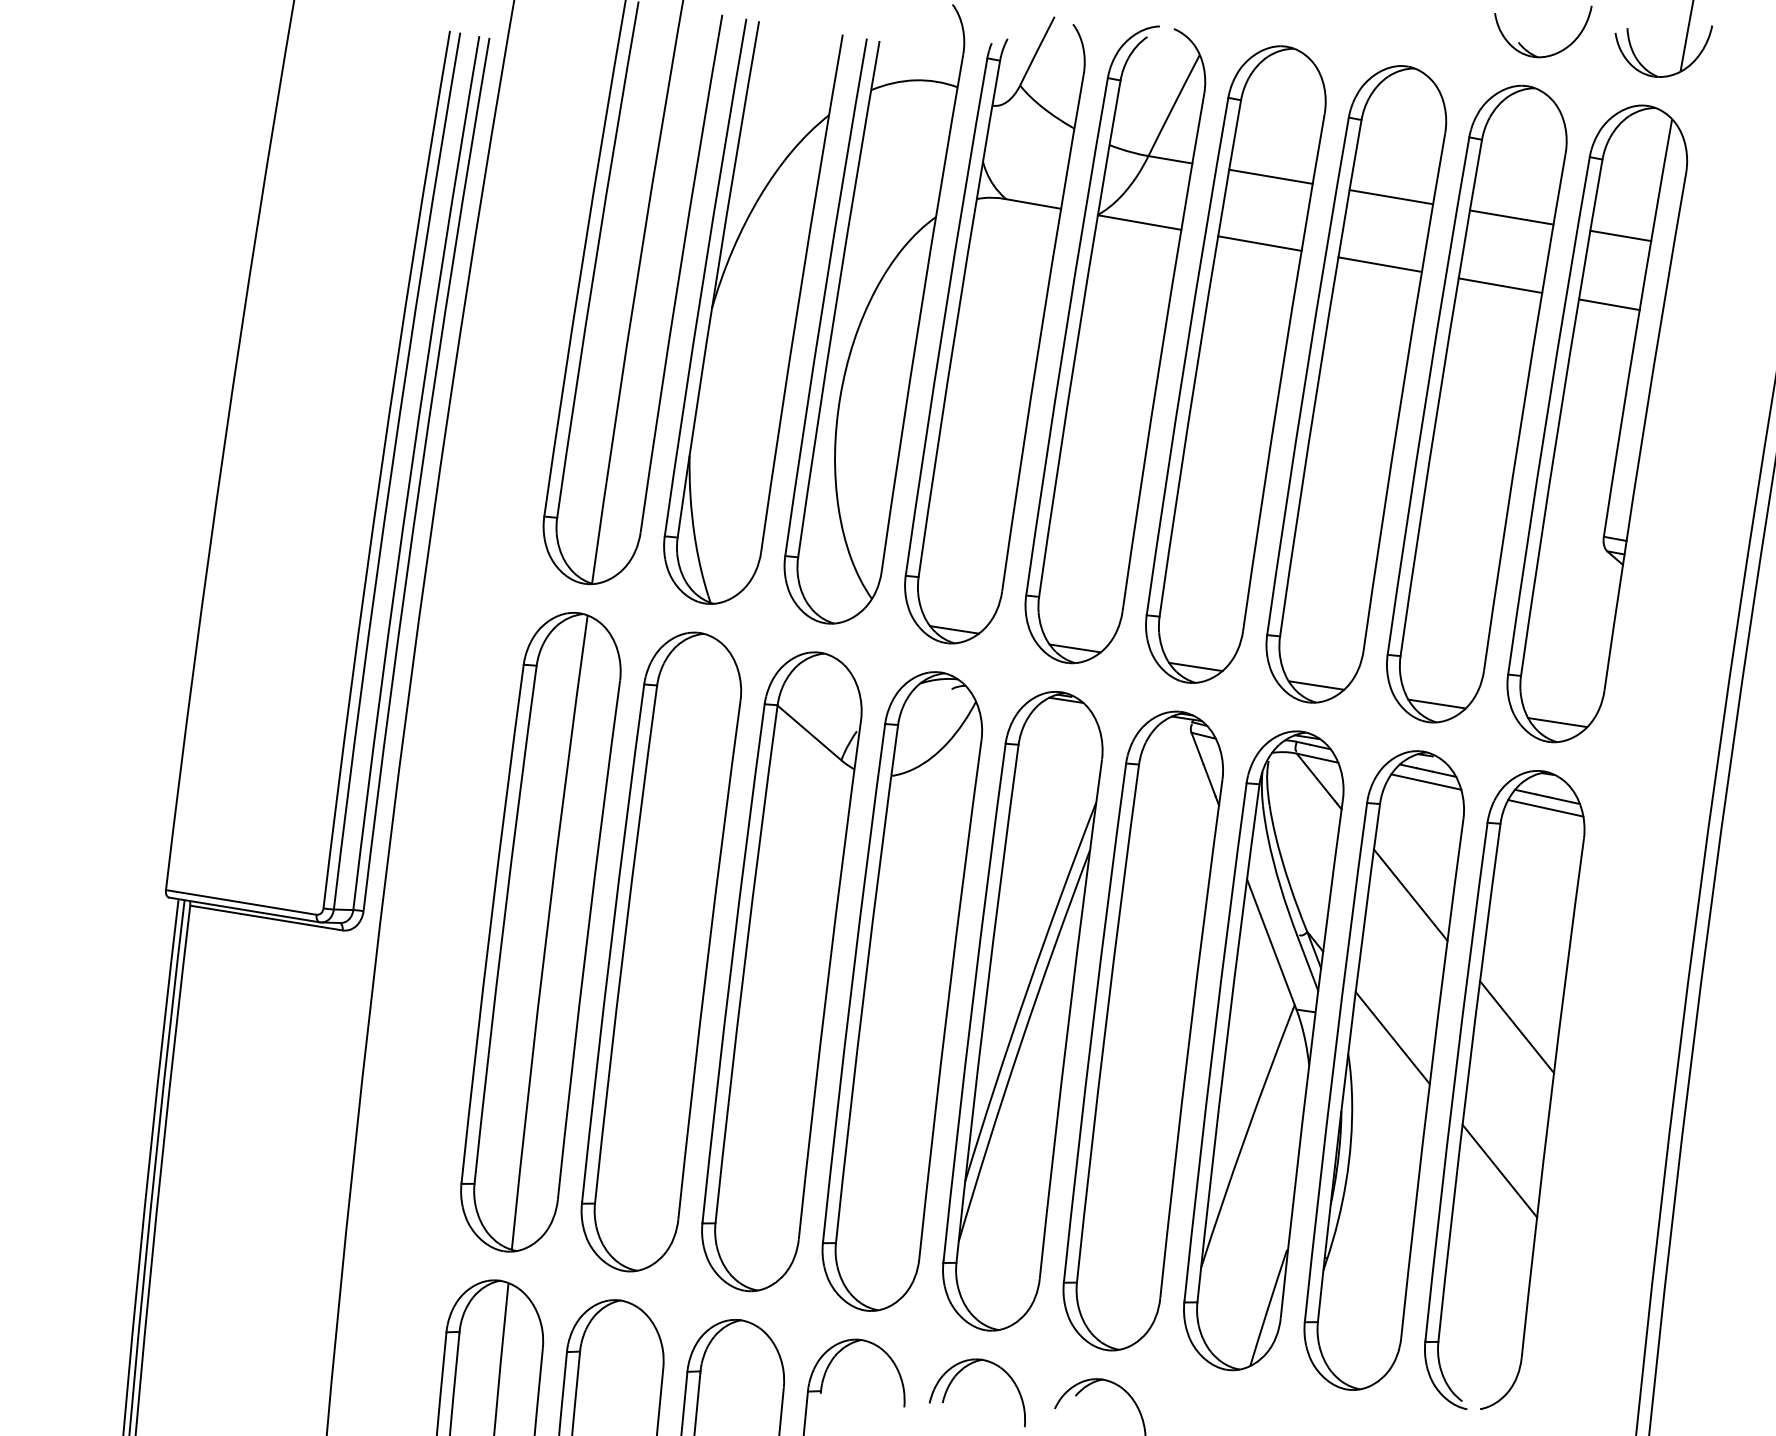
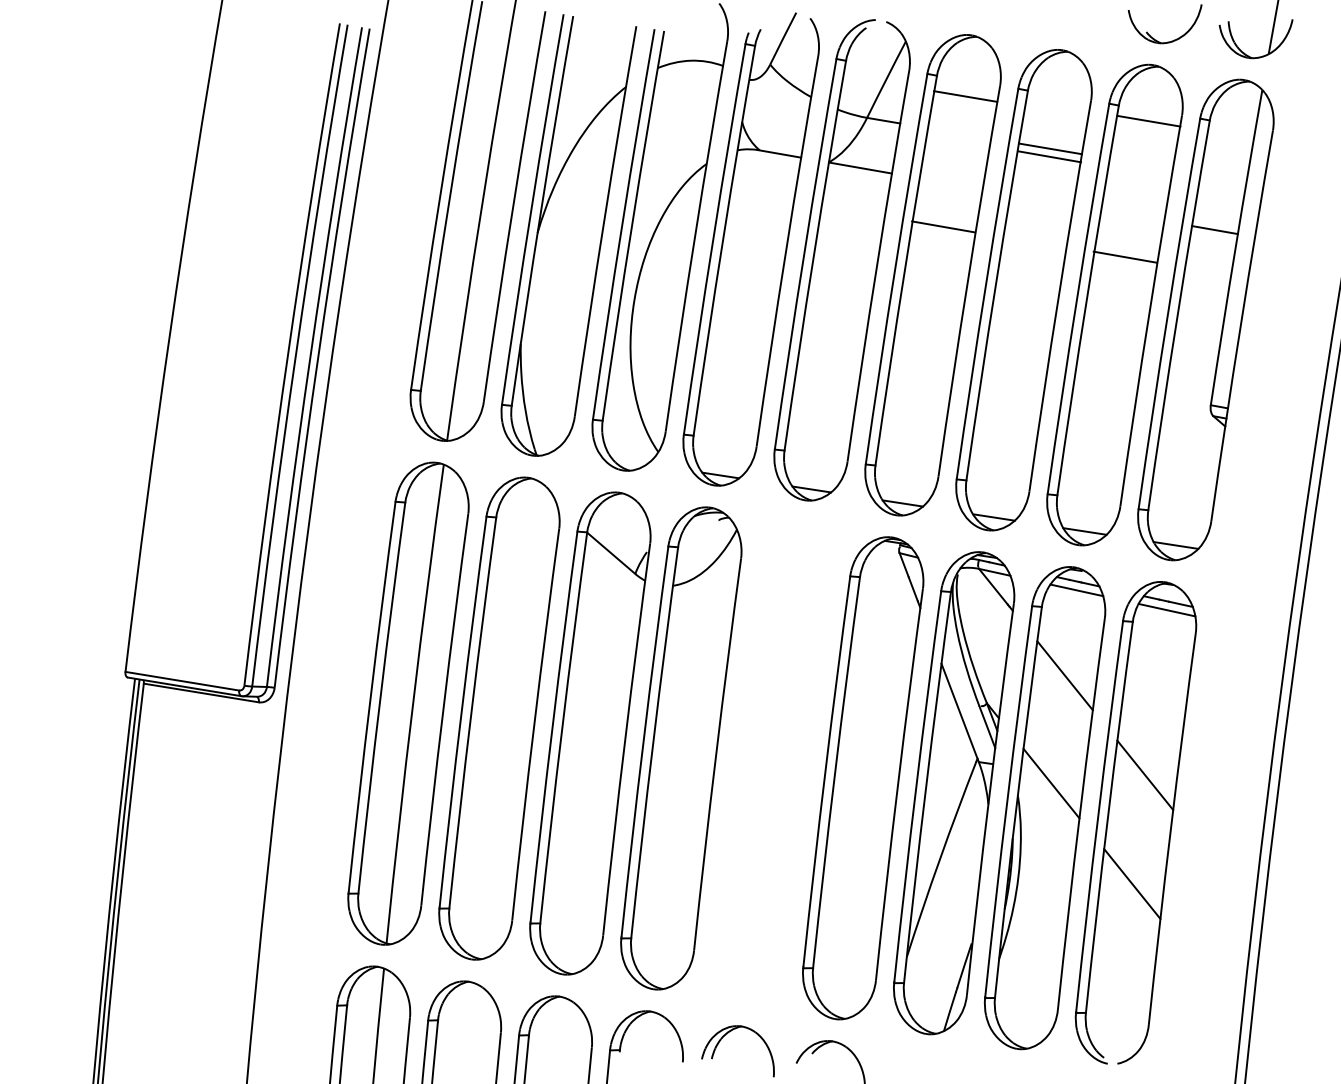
line: (1270, 176) -> (965, 96), moved
line: (1511, 217) -> (1148, 121), moved
line: (1620, 235) -> (1223, 177), removed
line: (1259, 243) -> (943, 226), moved
line: (1379, 264) -> (1049, 156), moved
line: (1500, 285) -> (1125, 257), moved
part: (1022, 1011) -> (772, 763), removed

